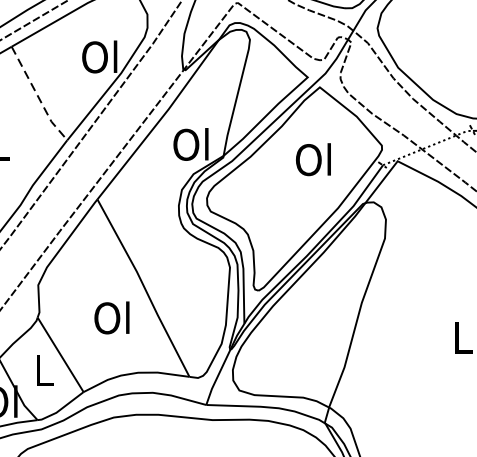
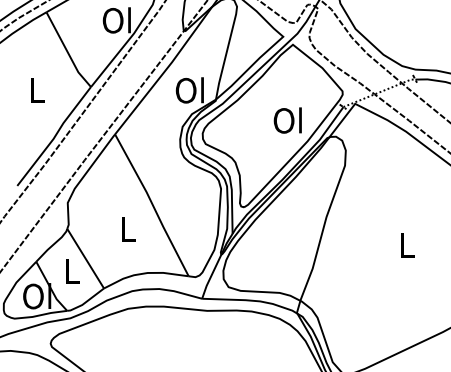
line: (37, 95) -> (67, 51), dashed -> solid
text: (313, 159) -> (287, 120), moved
text: (111, 318) -> (126, 229), Ol -> L

